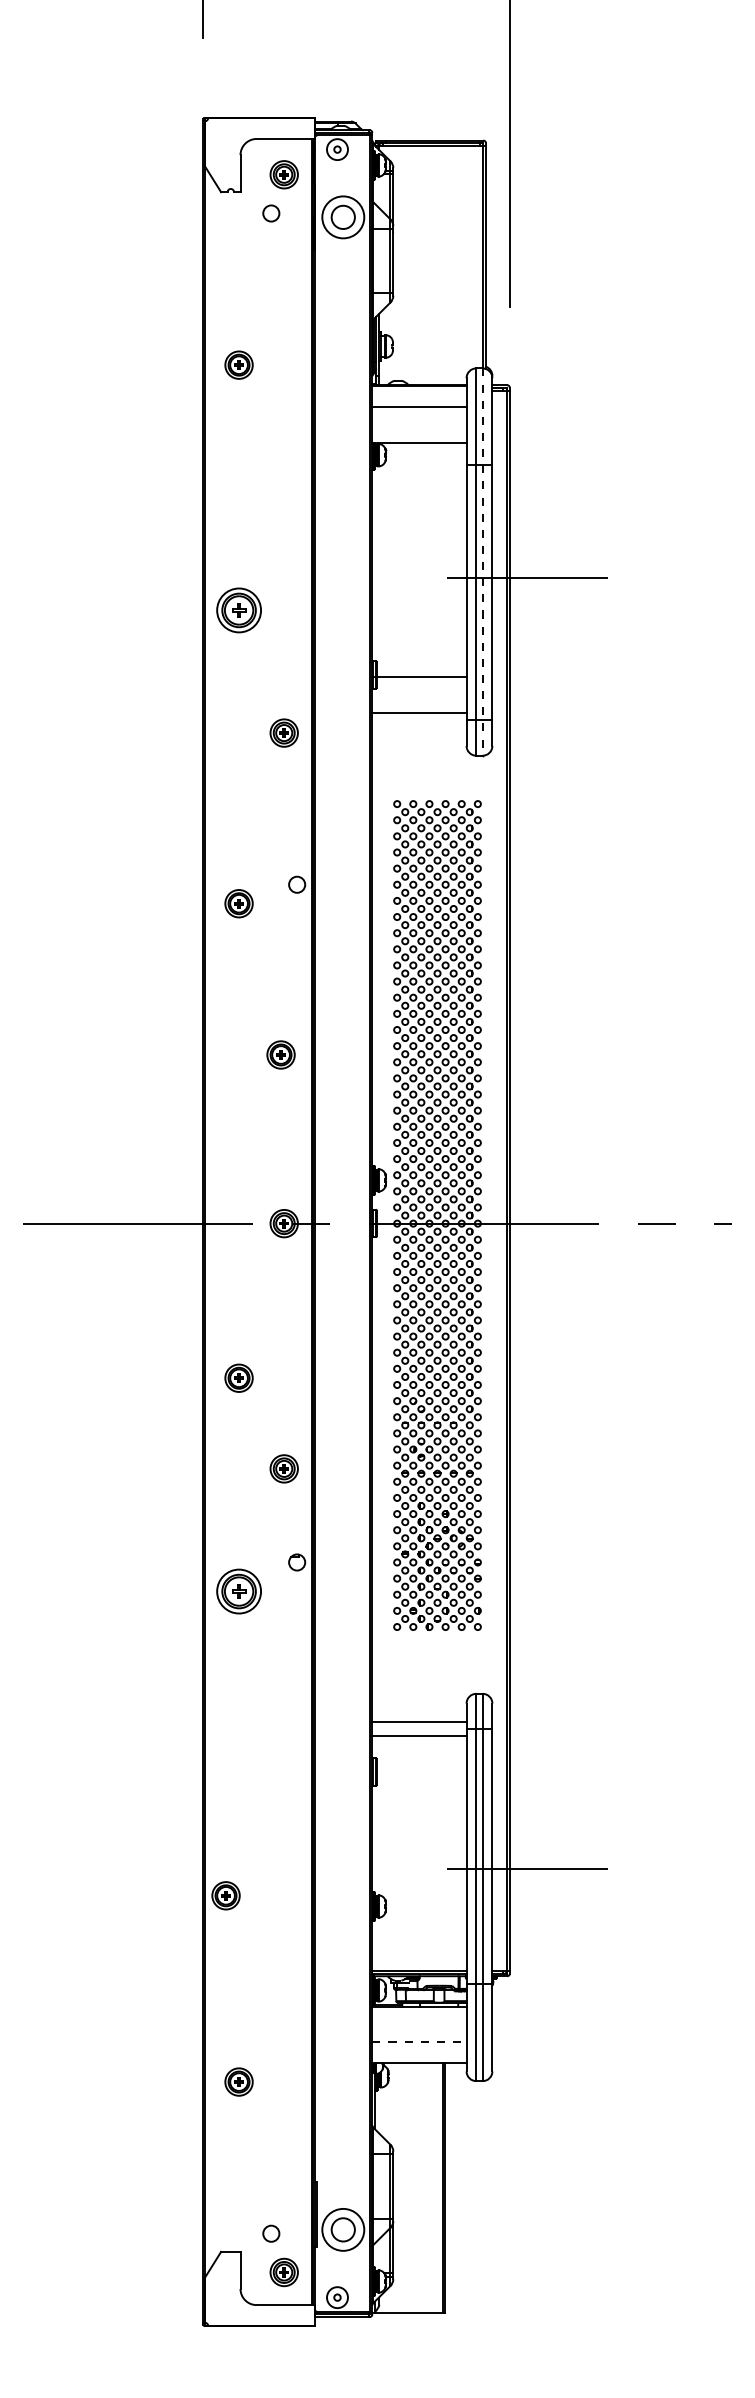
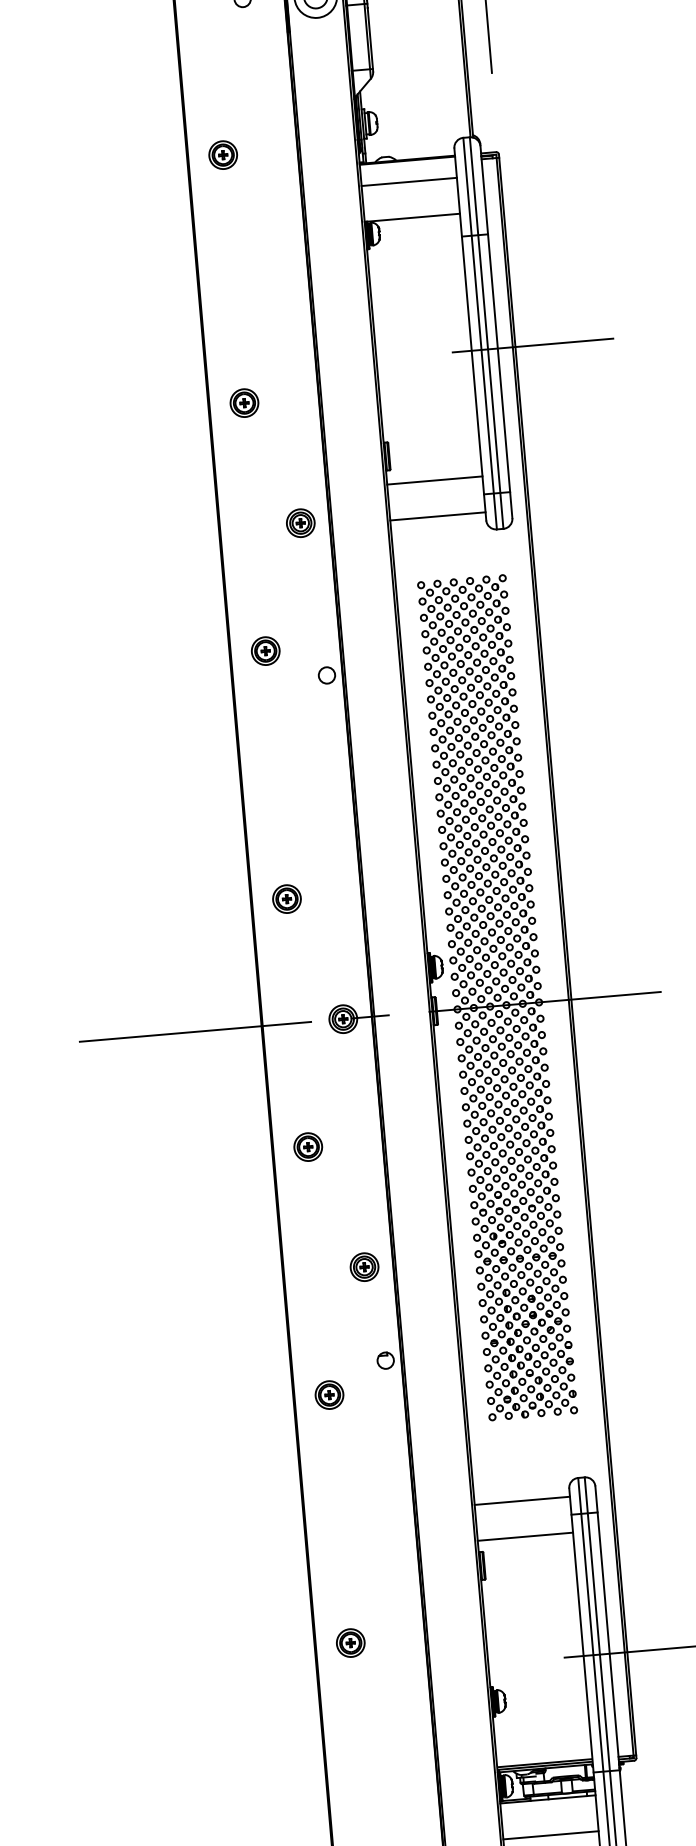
line: (482, 562) -> (486, 333), dashed -> solid
part: (238, 610) -> (243, 403), size x0.62
line: (419, 677) -> (434, 480), moved
line: (419, 712) -> (437, 515), moved
part: (238, 903) -> (265, 650), moved
part: (280, 1054) -> (286, 898), moved
part: (238, 1377) -> (307, 1146), moved
part: (238, 1591) -> (328, 1395), size x0.62
line: (419, 1722) -> (525, 1537), moved
line: (419, 1735) -> (522, 1500), moved
part: (225, 1895) -> (350, 1642), moved
line: (419, 2042) -> (551, 1835), dashed -> solid

